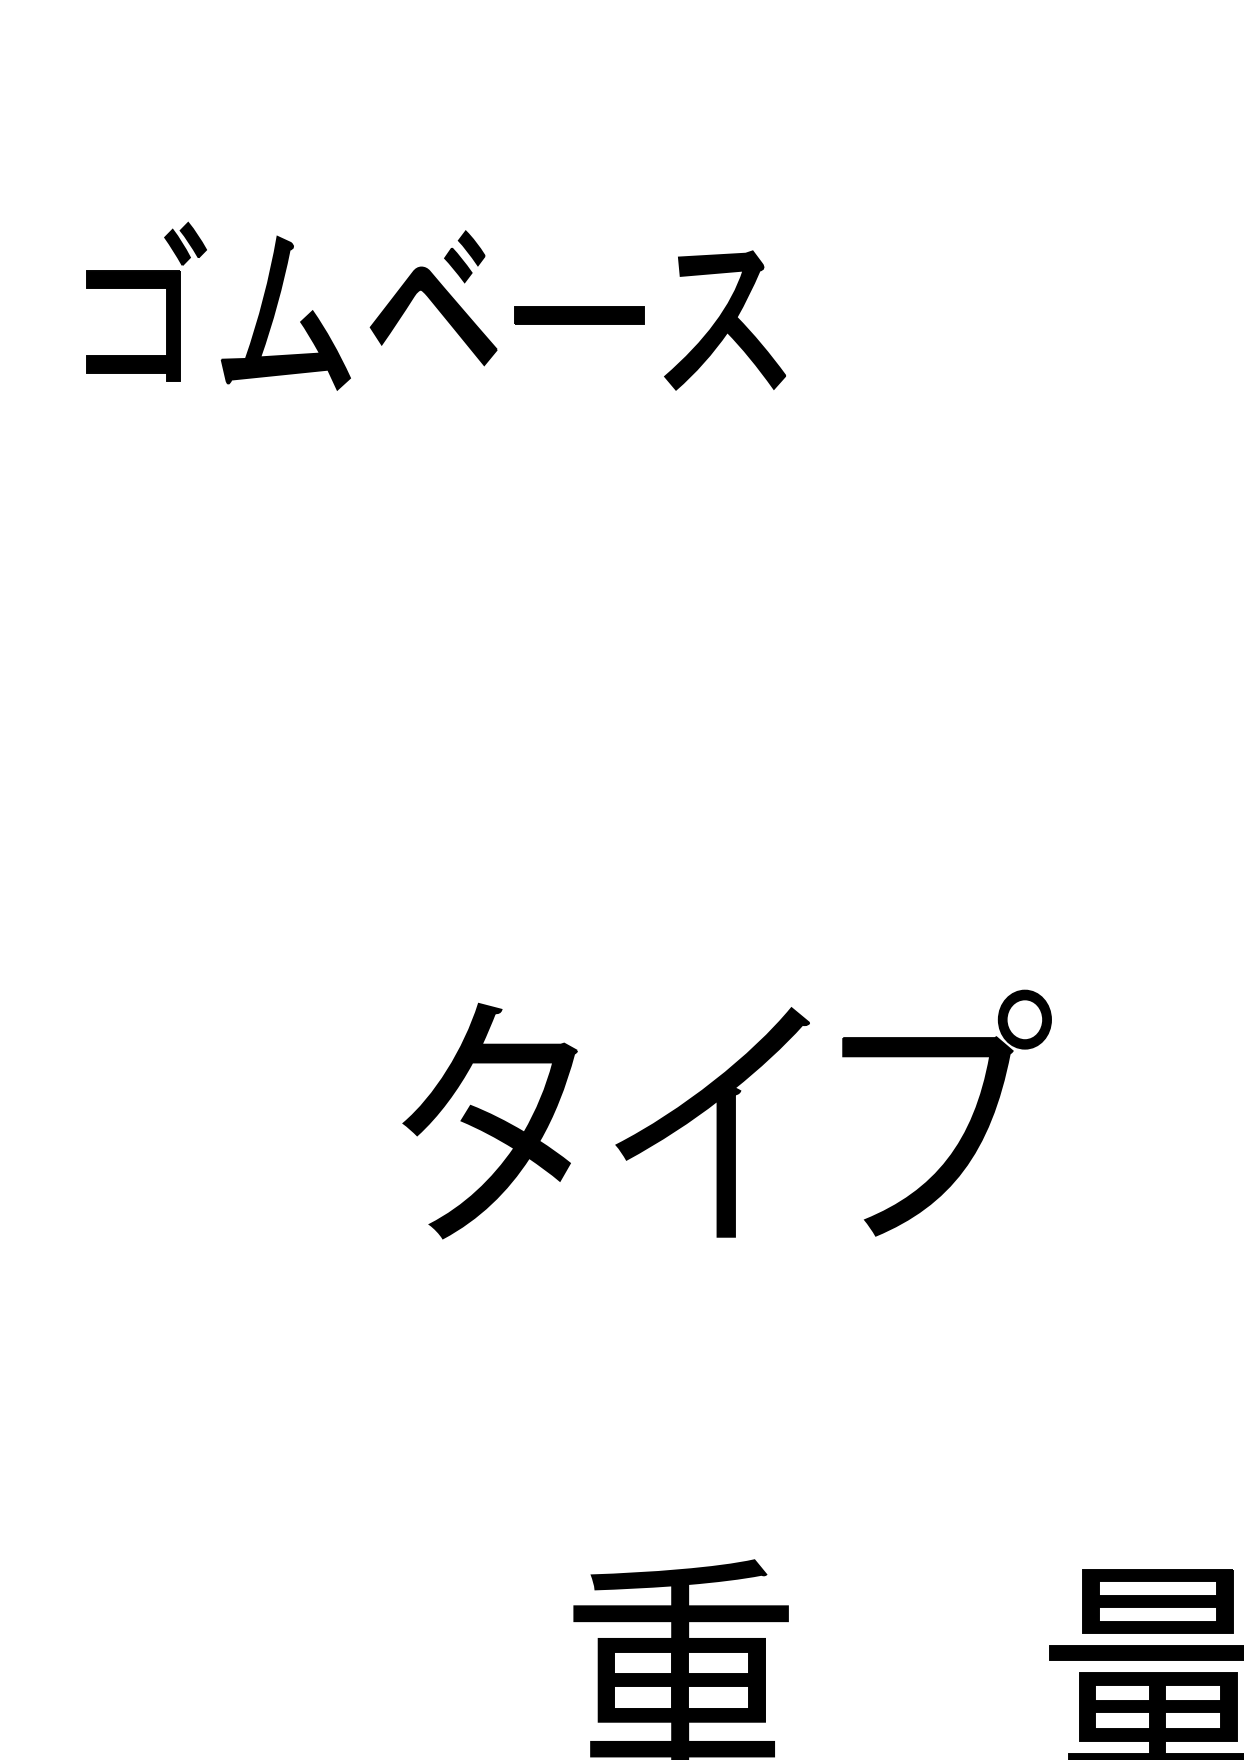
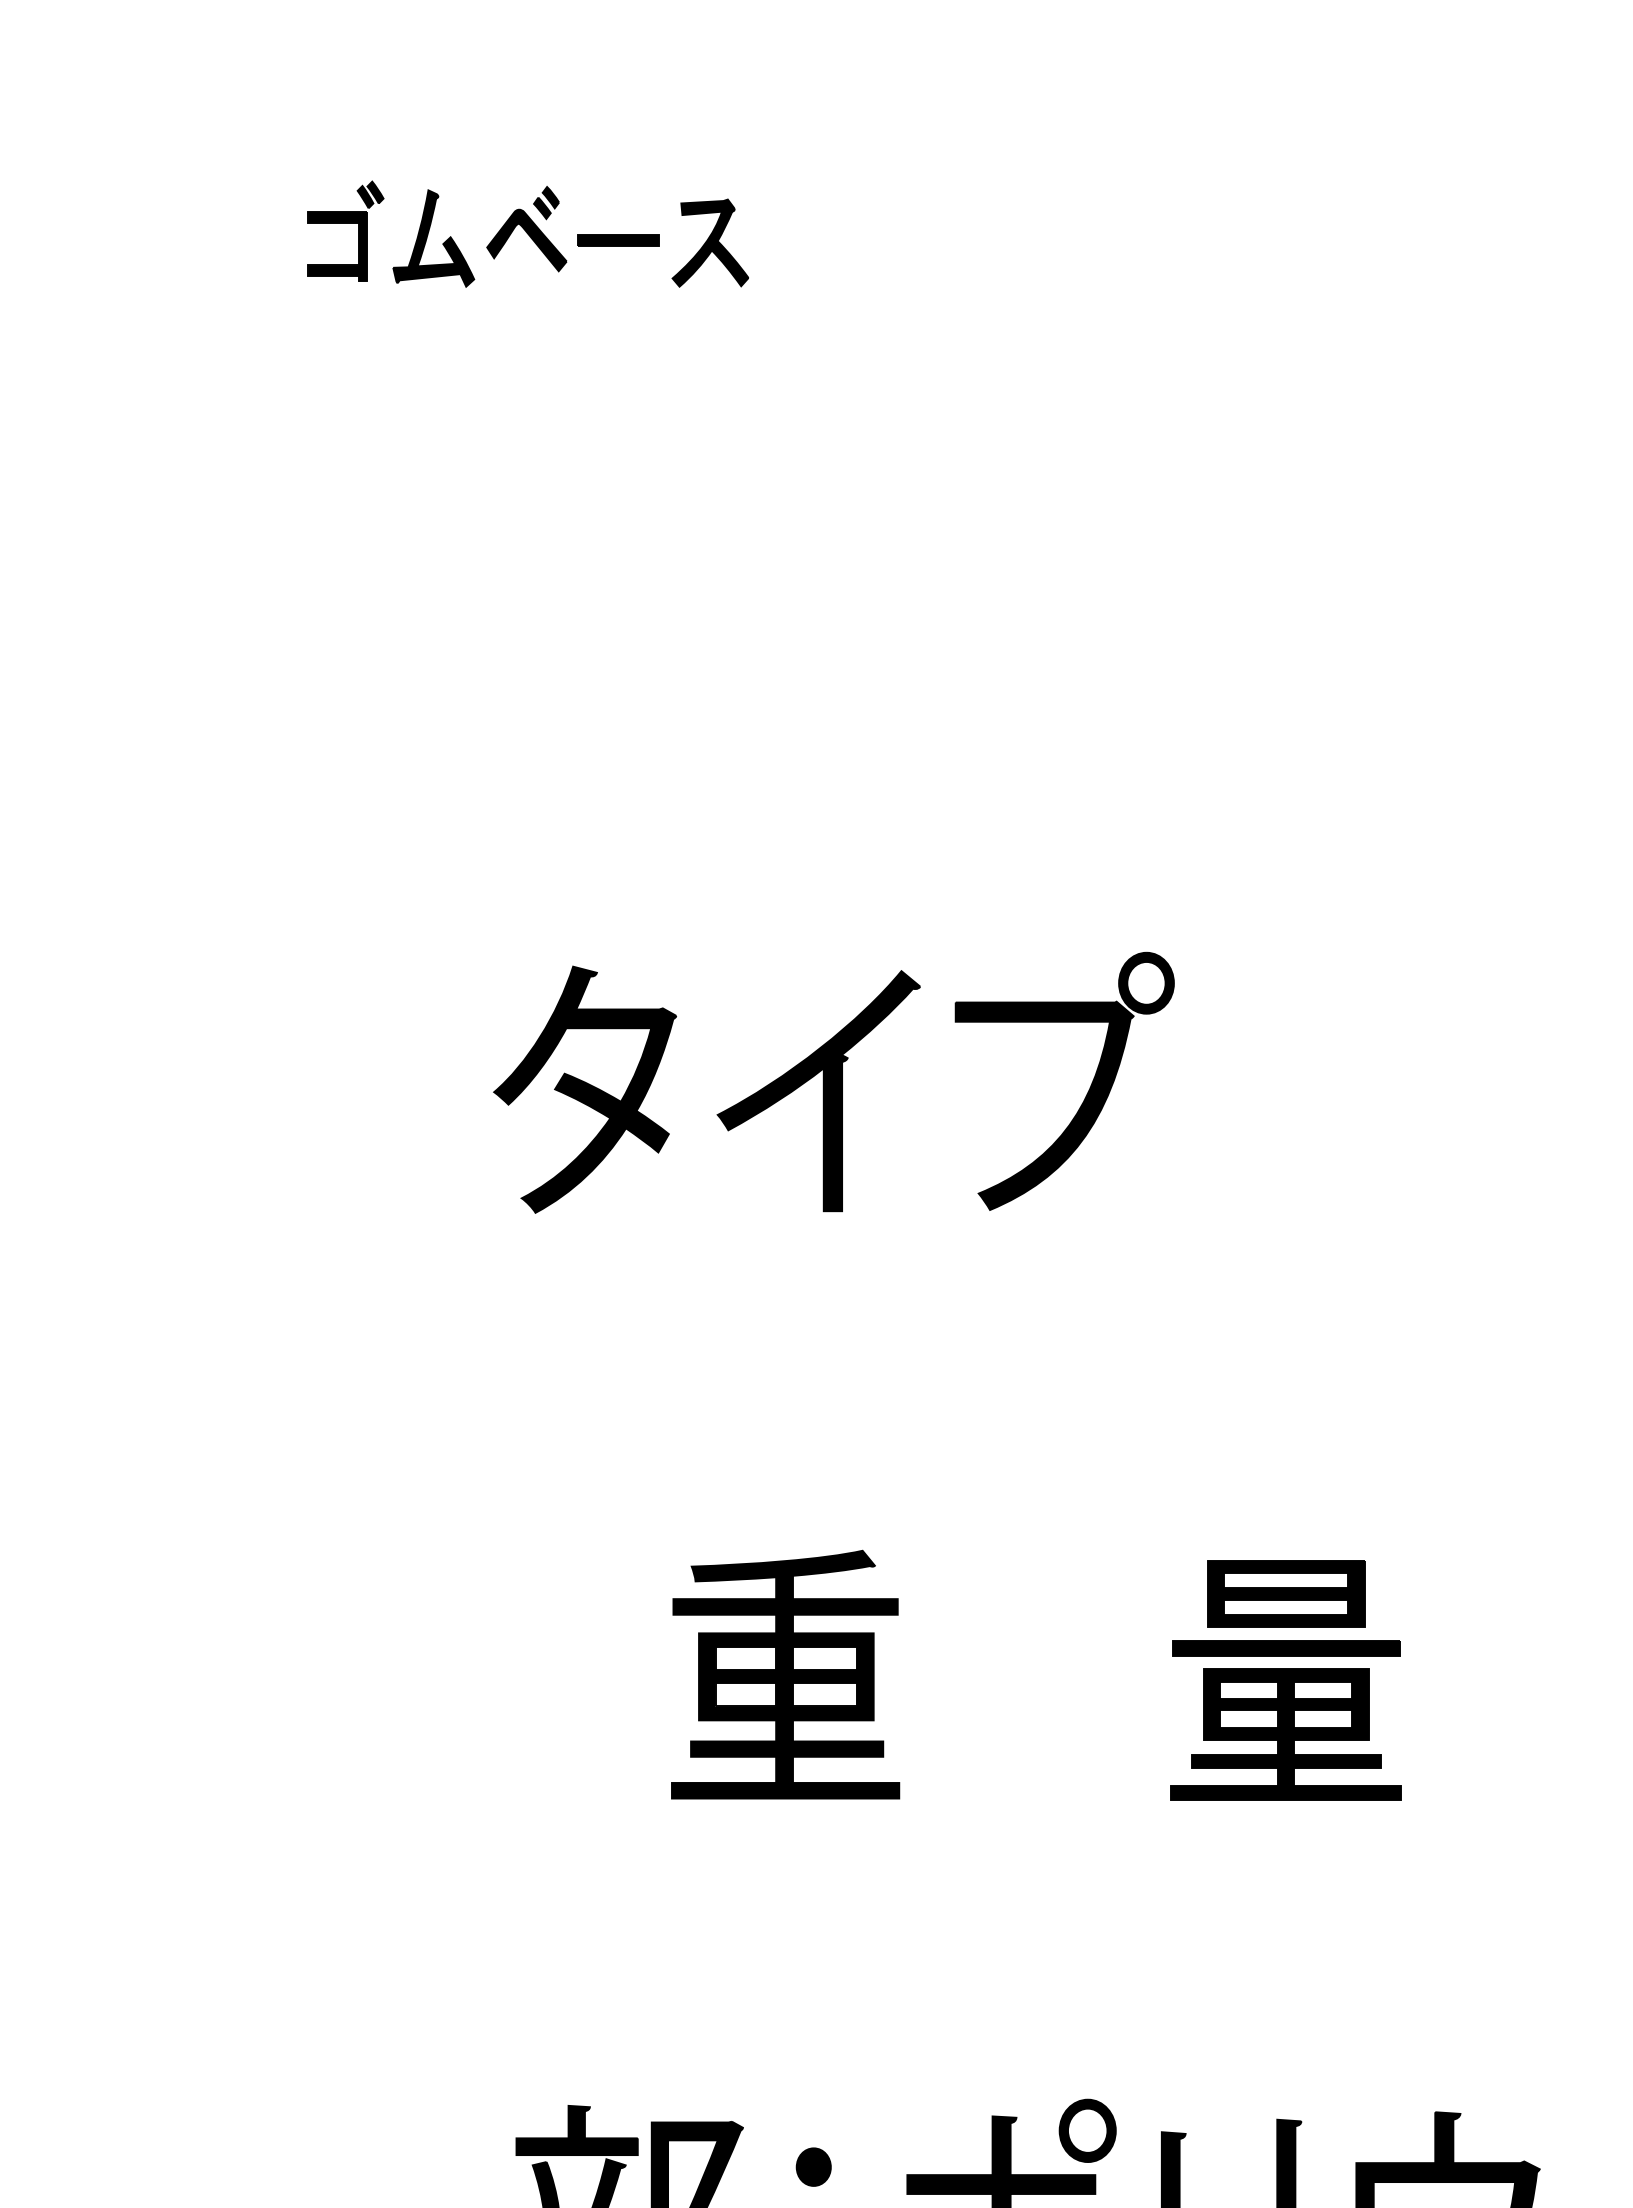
part: (436, 305) -> (528, 233), size x0.6

